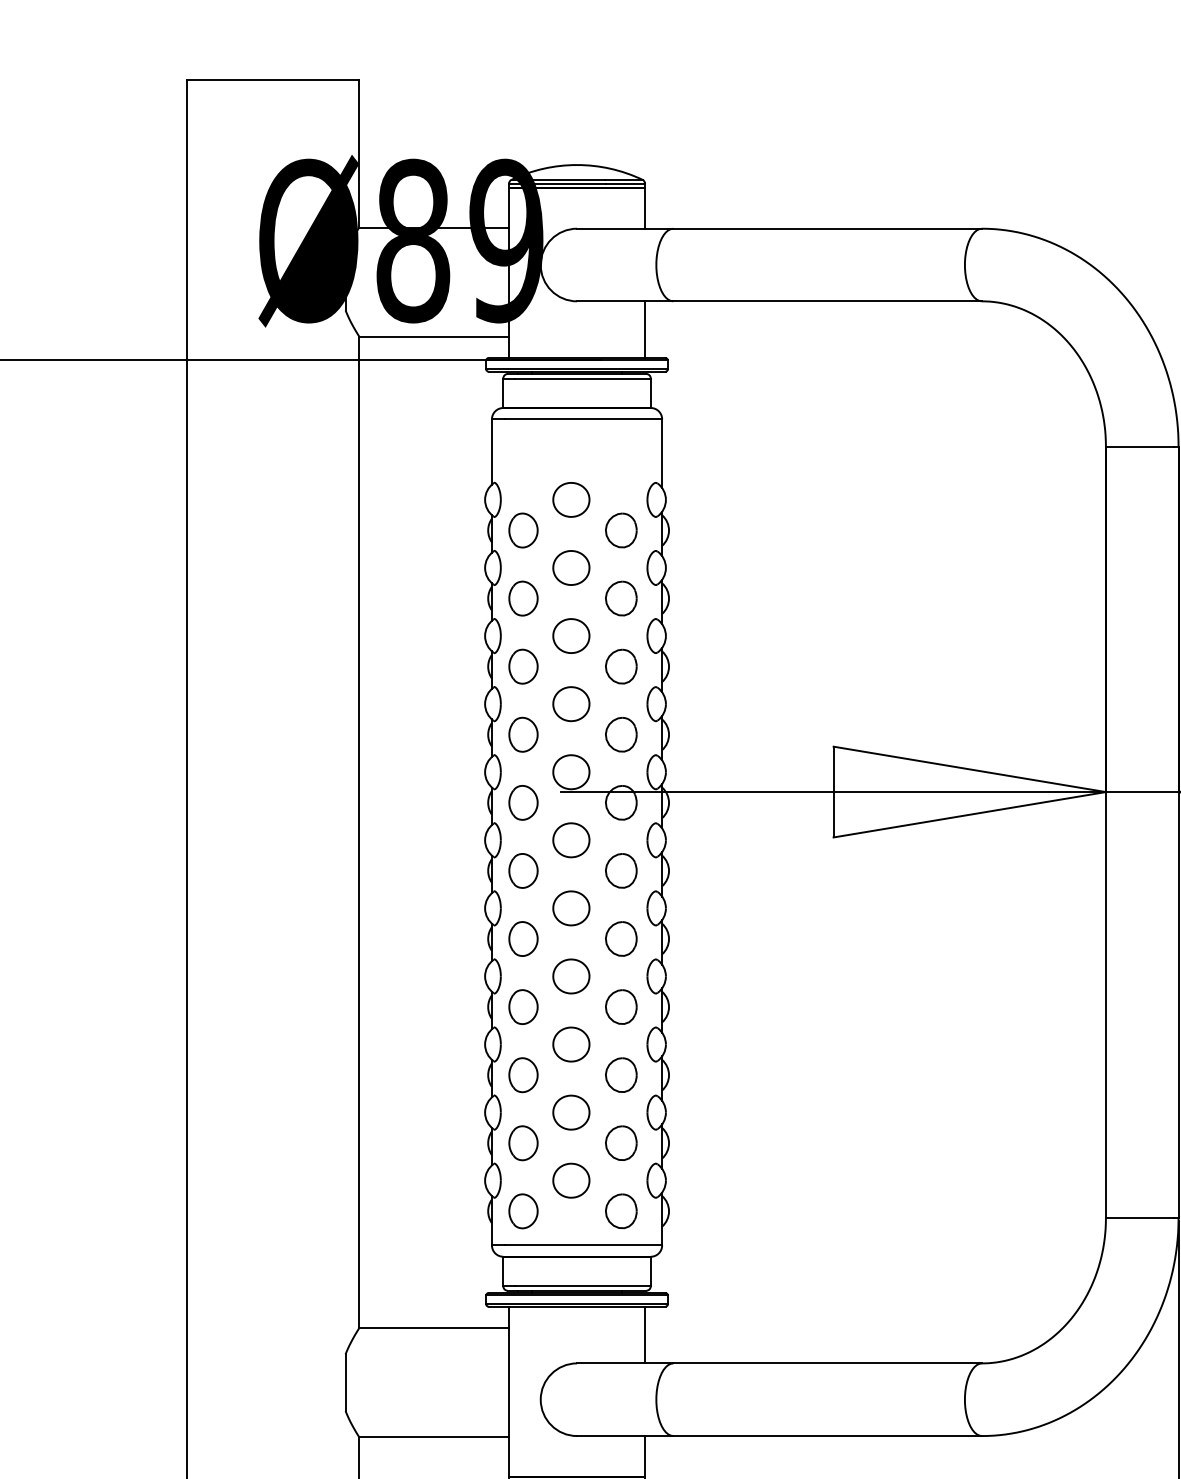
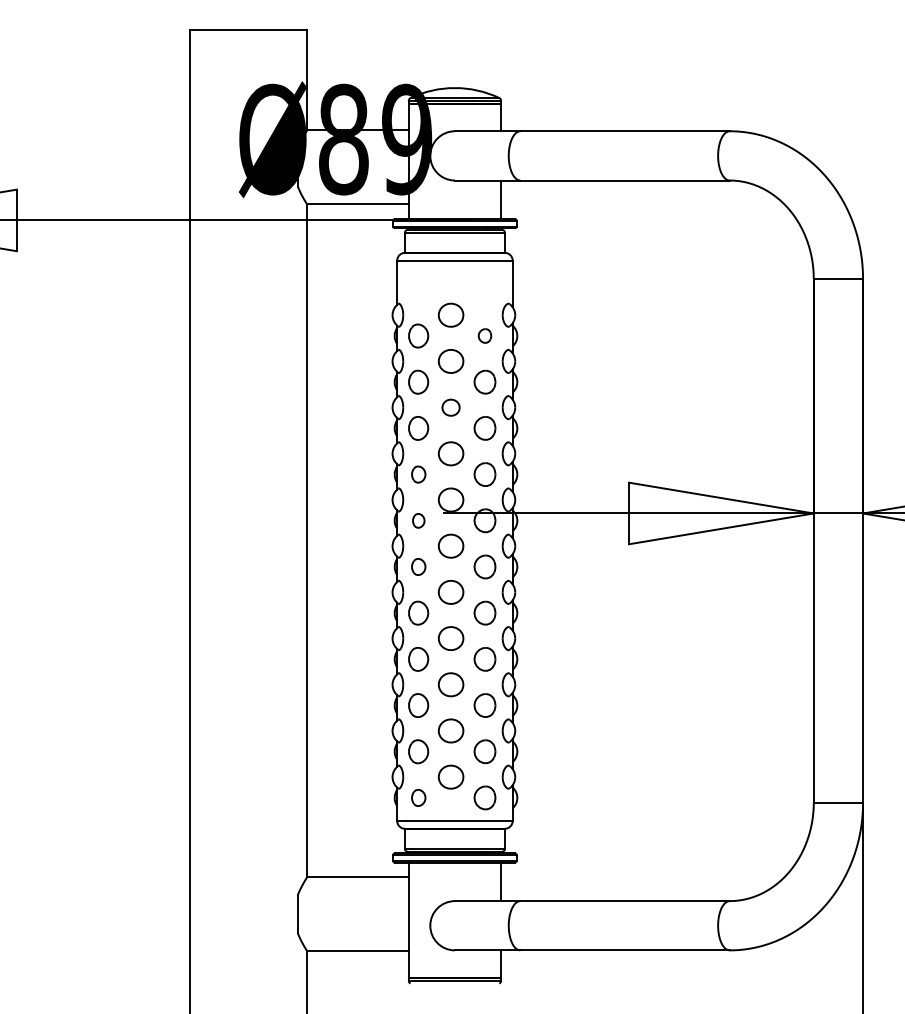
part: (620, 529) -> (484, 335), size x0.6
part: (570, 635) -> (450, 407), size x0.7
part: (523, 734) -> (418, 474), size x0.7
part: (523, 802) -> (418, 520), size x0.6
part: (523, 870) -> (418, 566), size x0.7
part: (523, 1210) -> (418, 797), size x0.7

